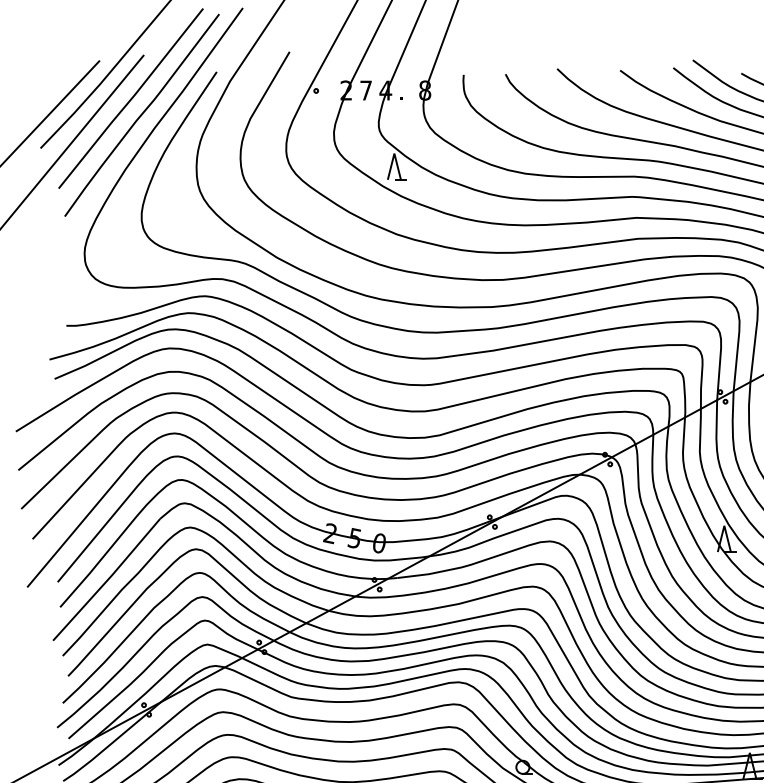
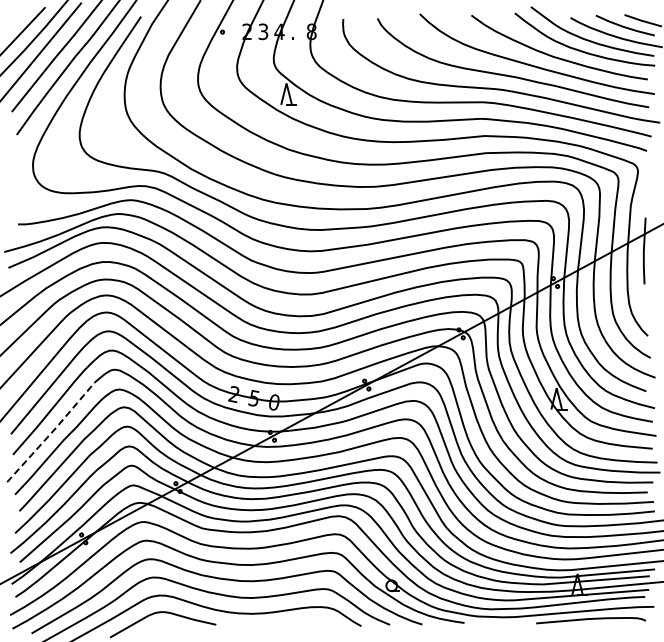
text: (366, 90) -> (263, 31), 7 -> 3
line: (108, 578) -> (52, 431), solid -> dashed

